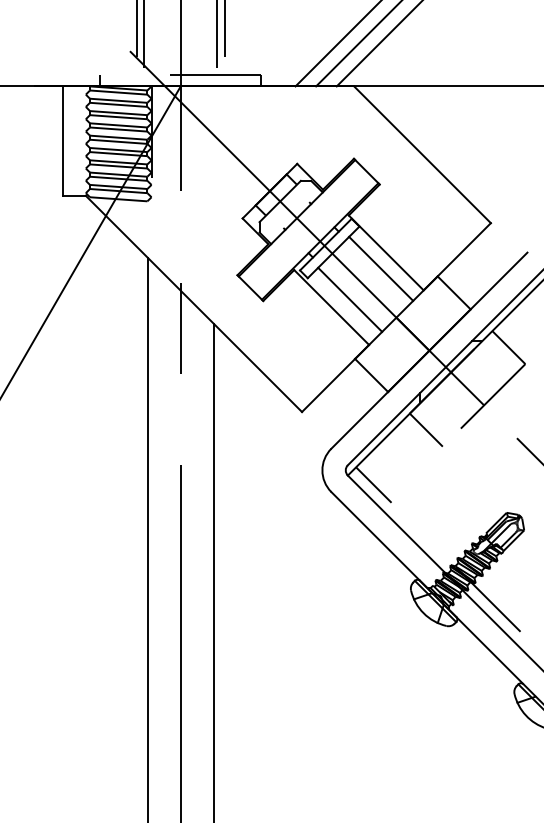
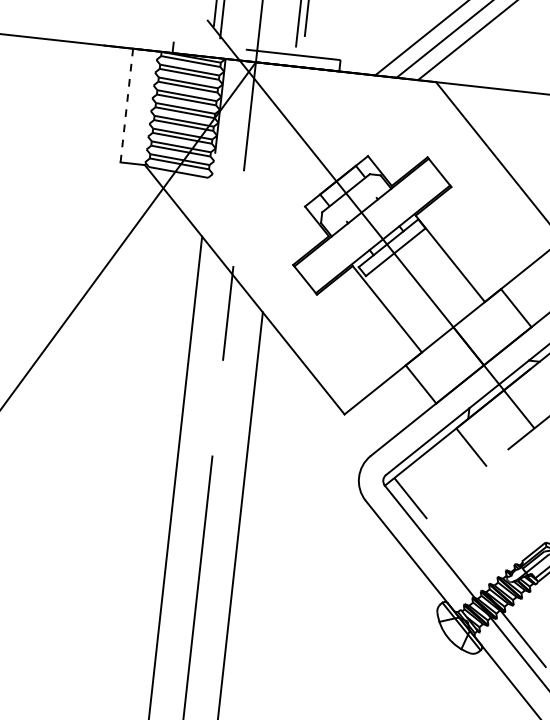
line: (62, 141) -> (126, 105), solid -> dashed
line: (381, 268) -> (443, 274), removed
line: (350, 299) -> (407, 303), removed

